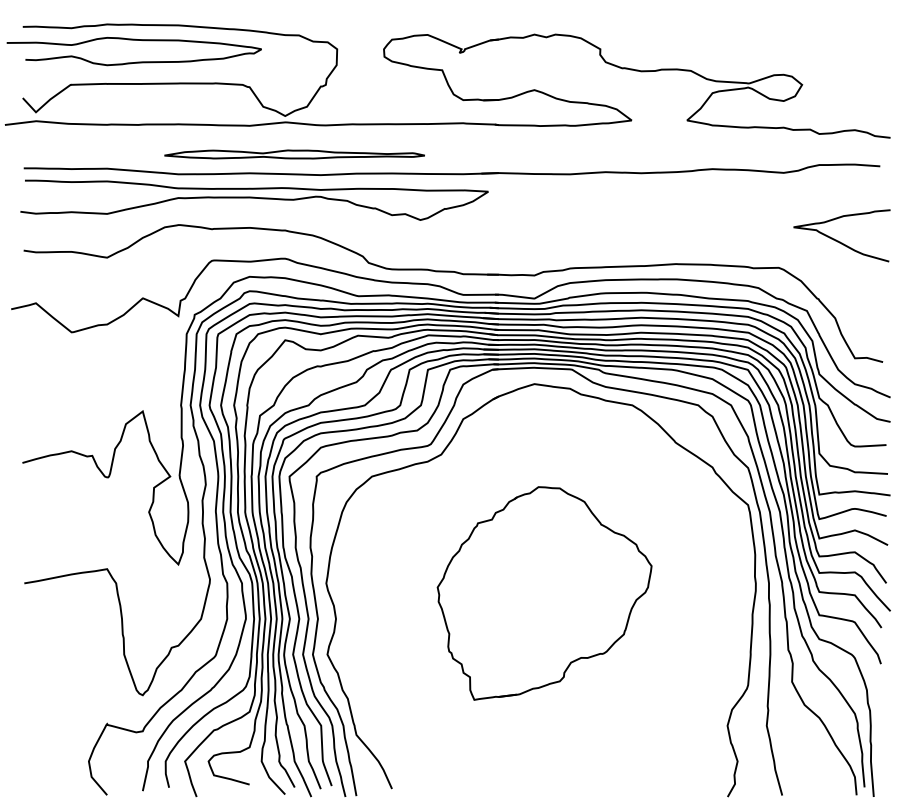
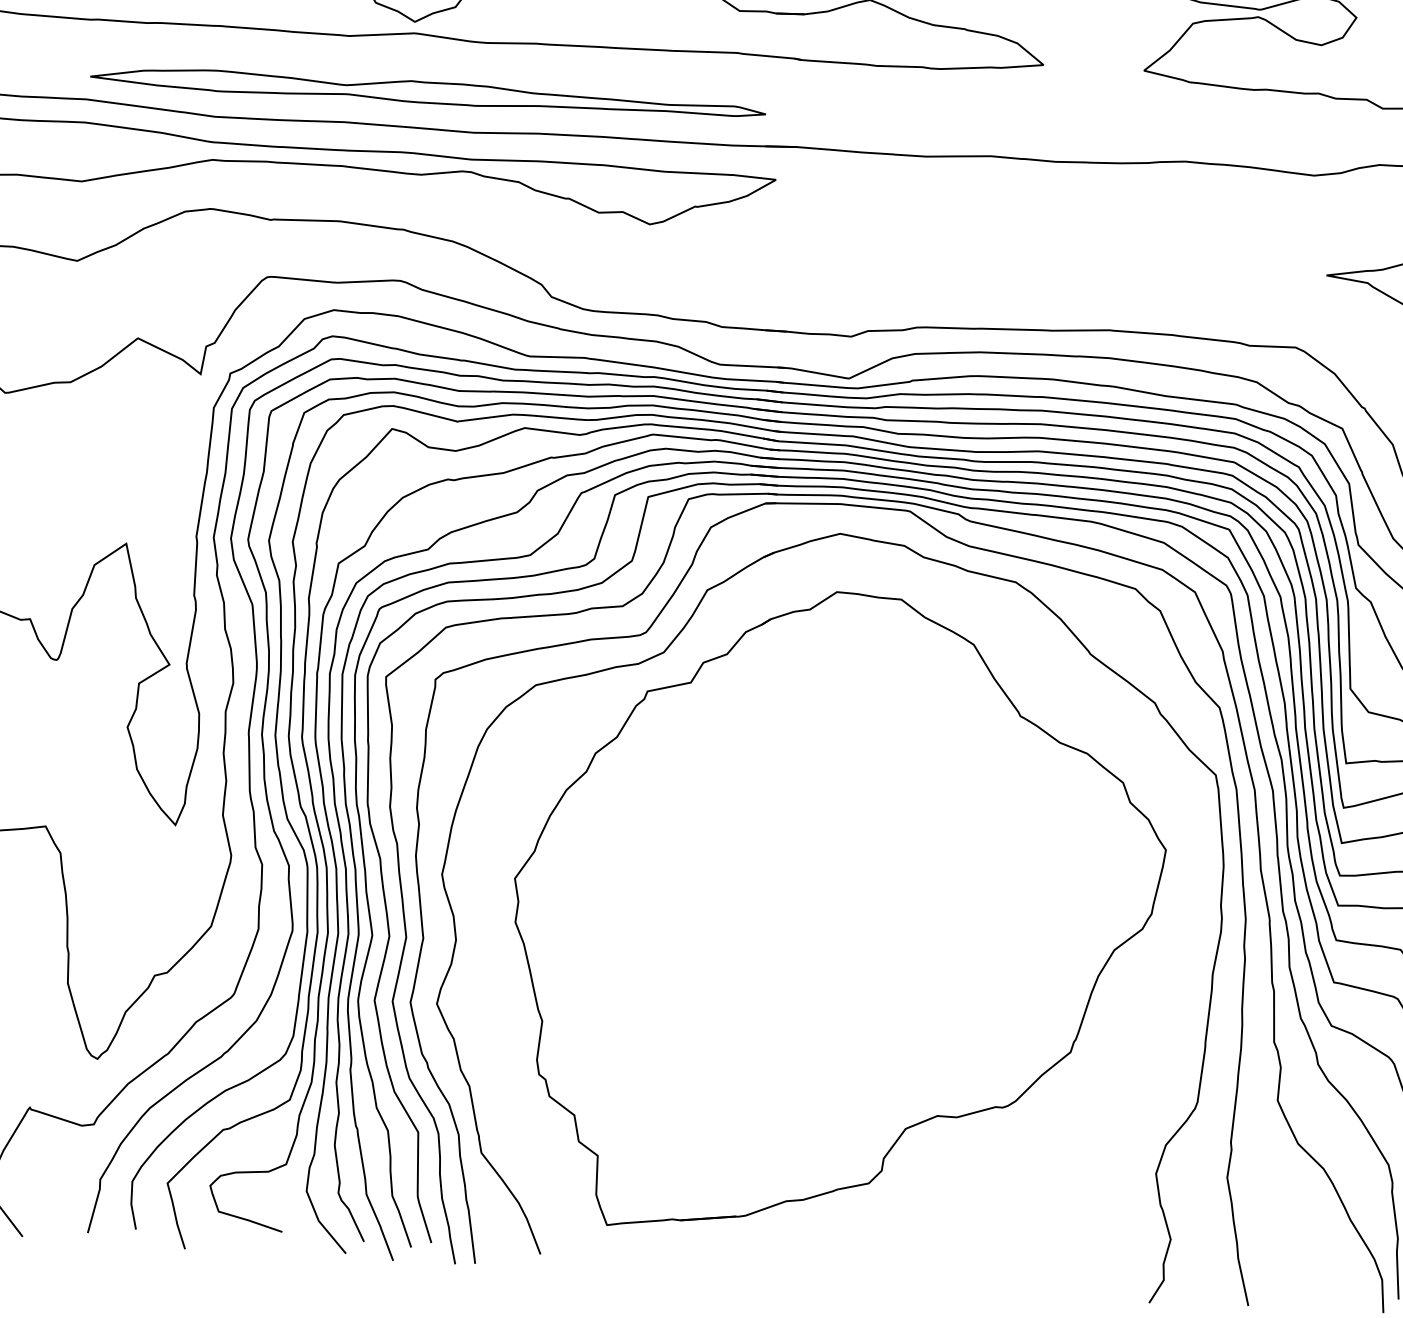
part: (294, 154) -> (427, 92), size x1.43
part: (544, 593) -> (837, 915), size x1.67

